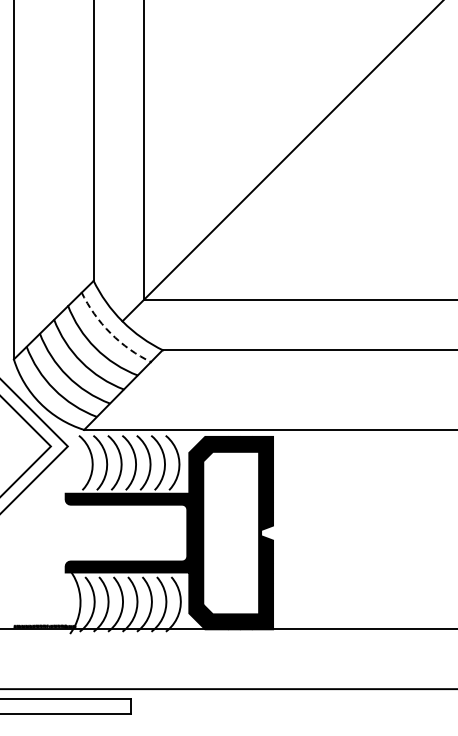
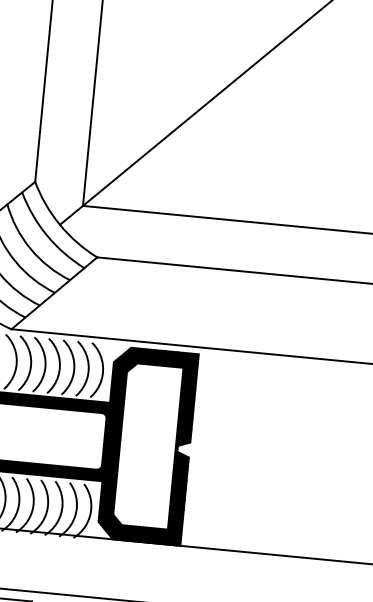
line: (110, 333) -> (46, 235), dashed -> solid

